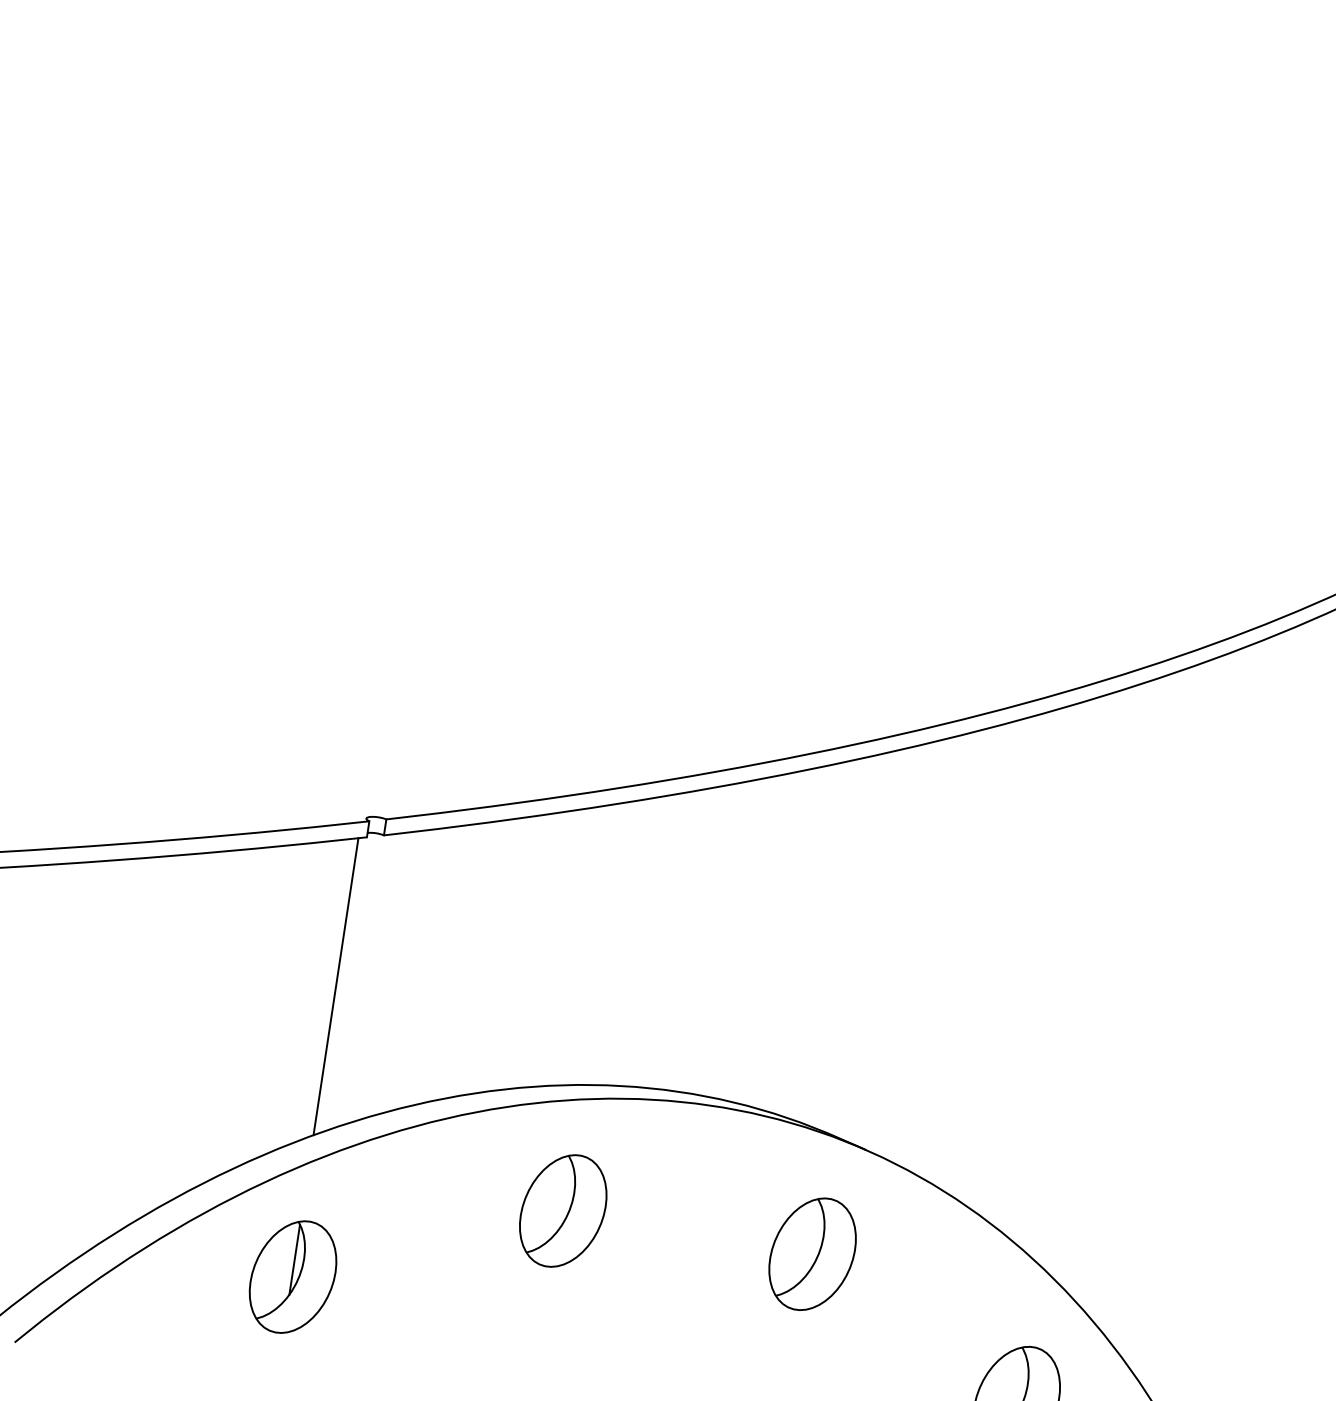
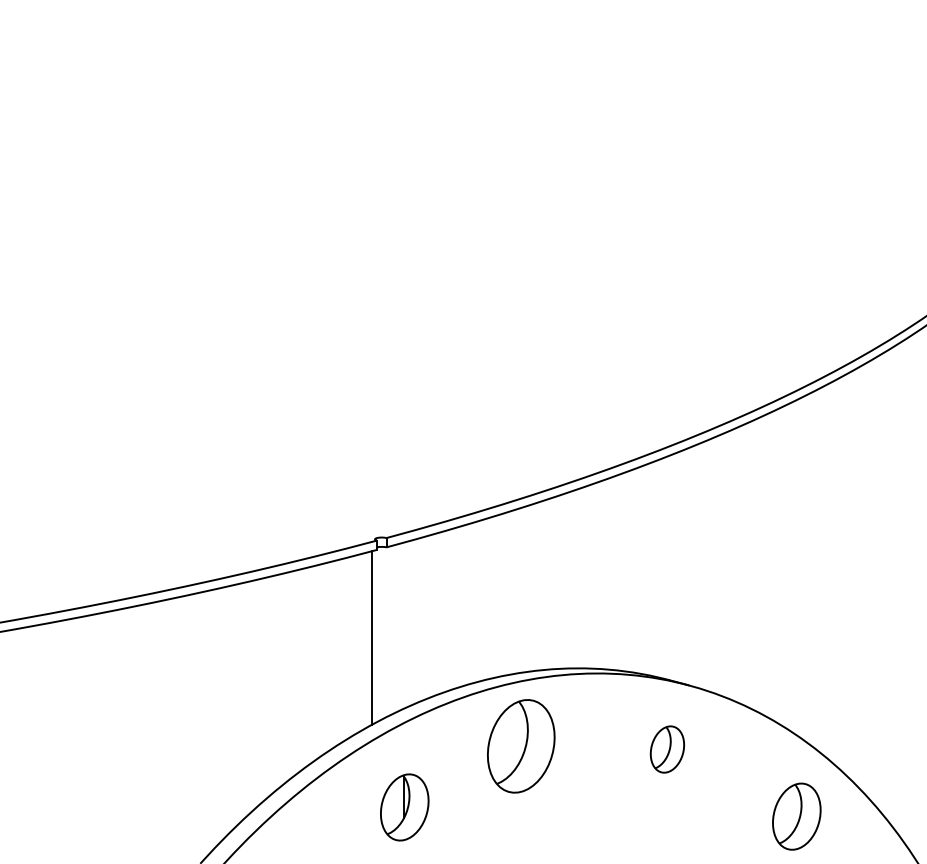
part: (563, 1211) -> (521, 746), size x1.4
part: (812, 1254) -> (667, 749), size x0.7
part: (292, 1277) -> (404, 807), moved

